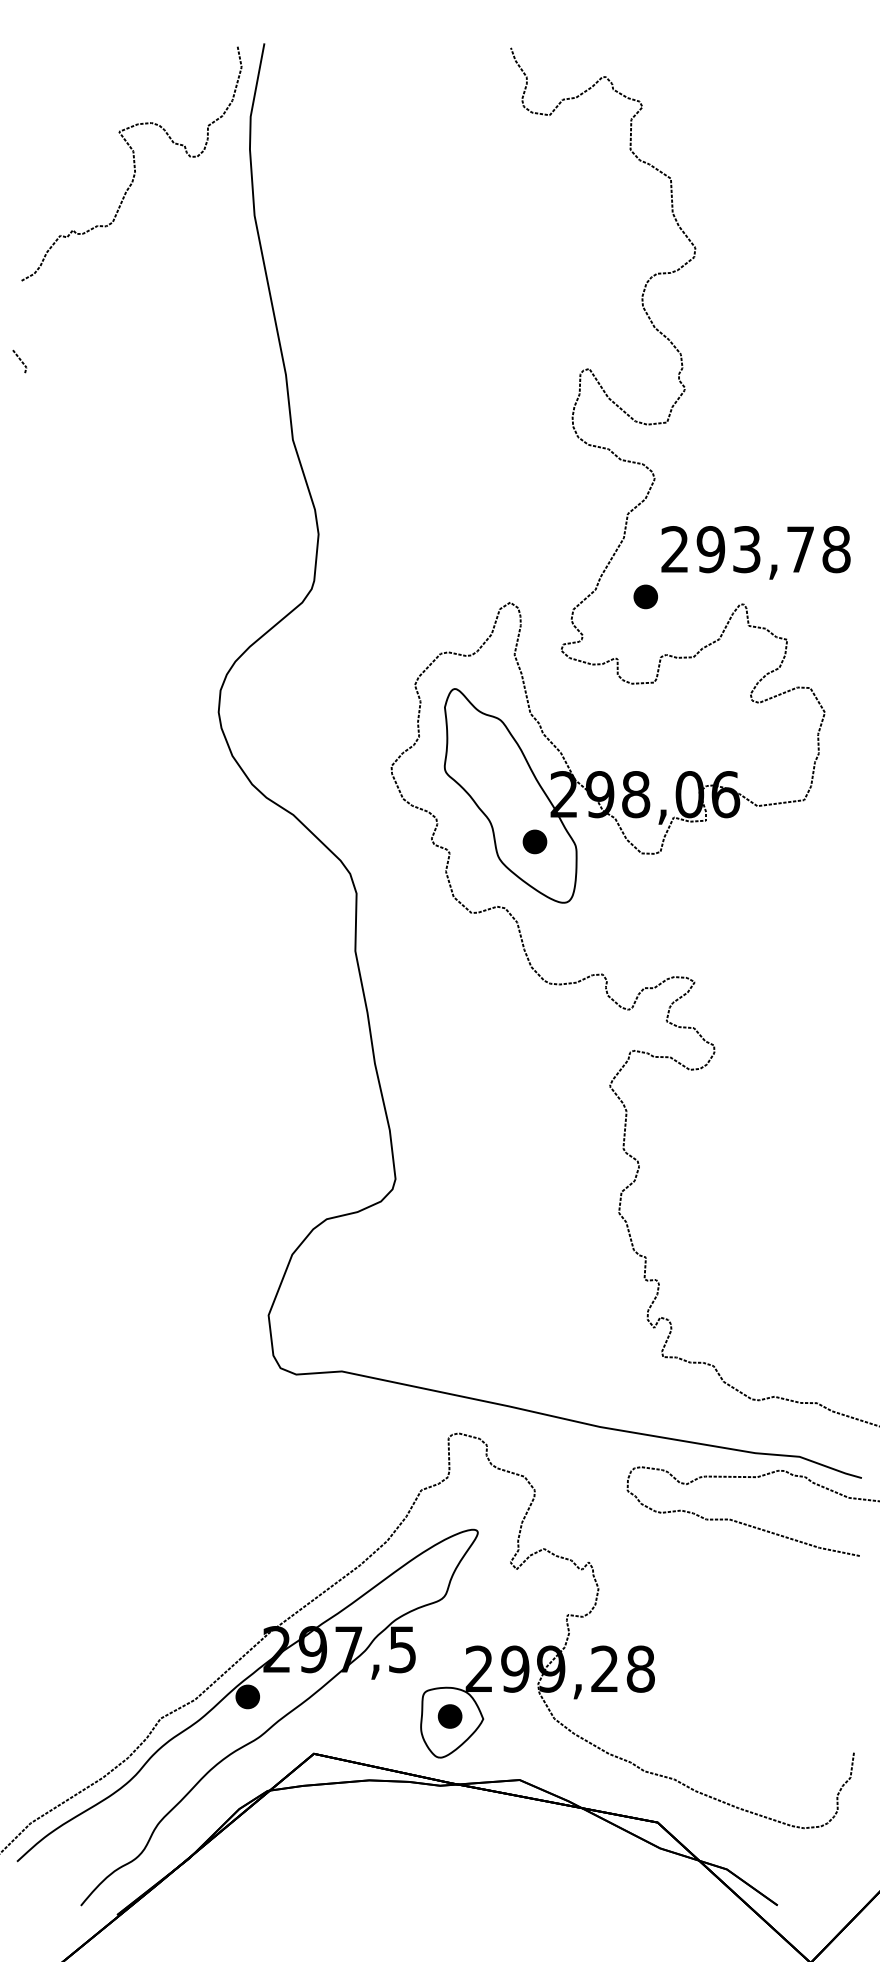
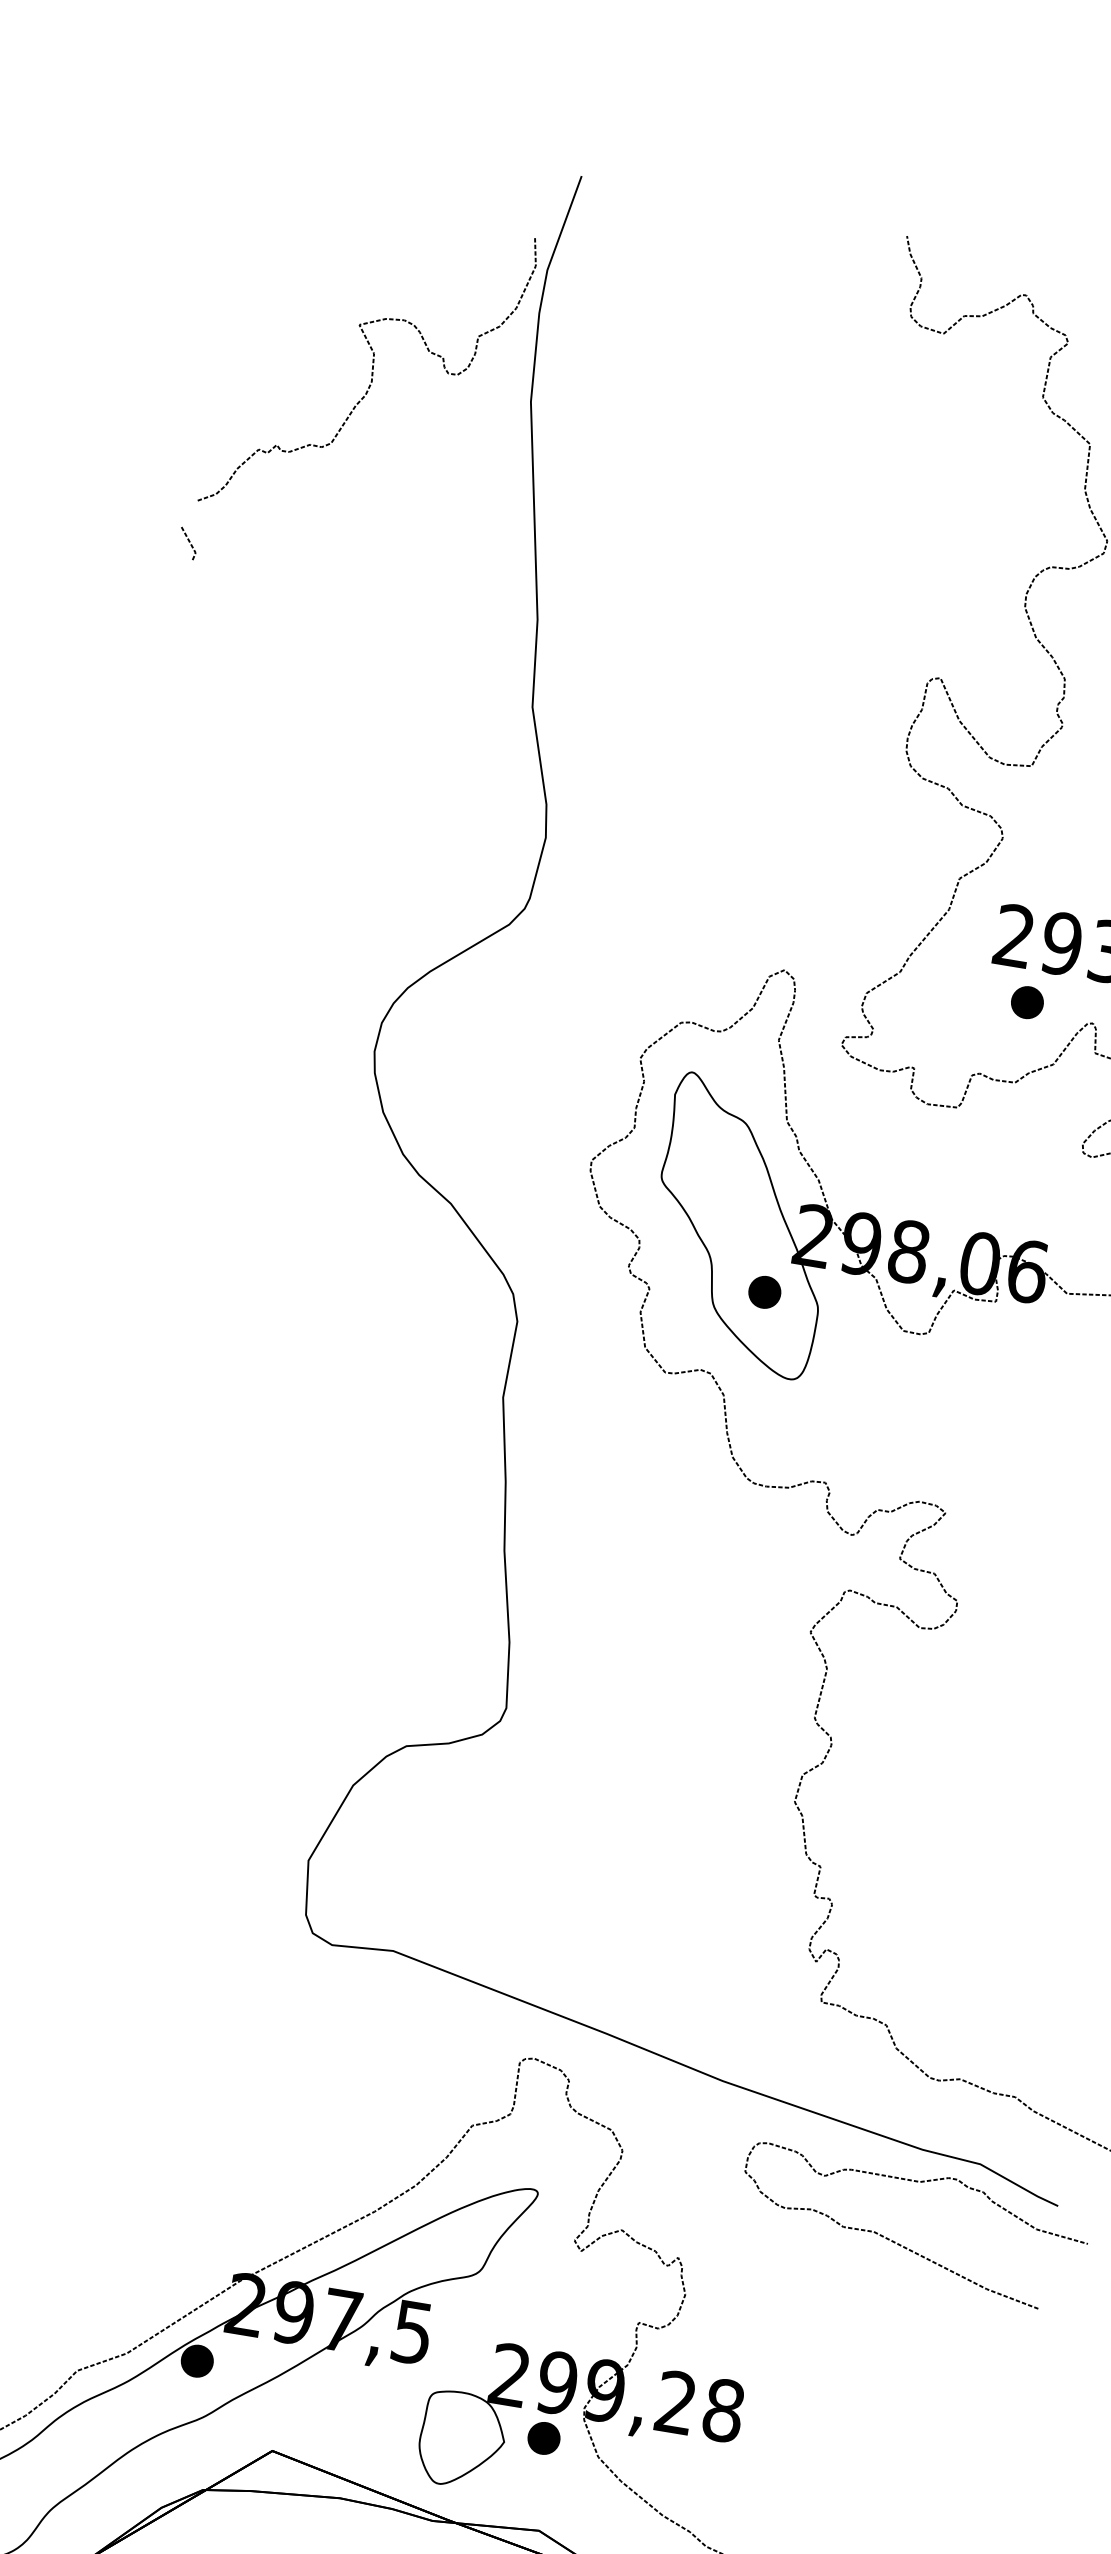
curve: (133, 163) -> (371, 369), moved
part: (645, 596) -> (1027, 1002), moved
part: (449, 1716) -> (543, 2438), moved

